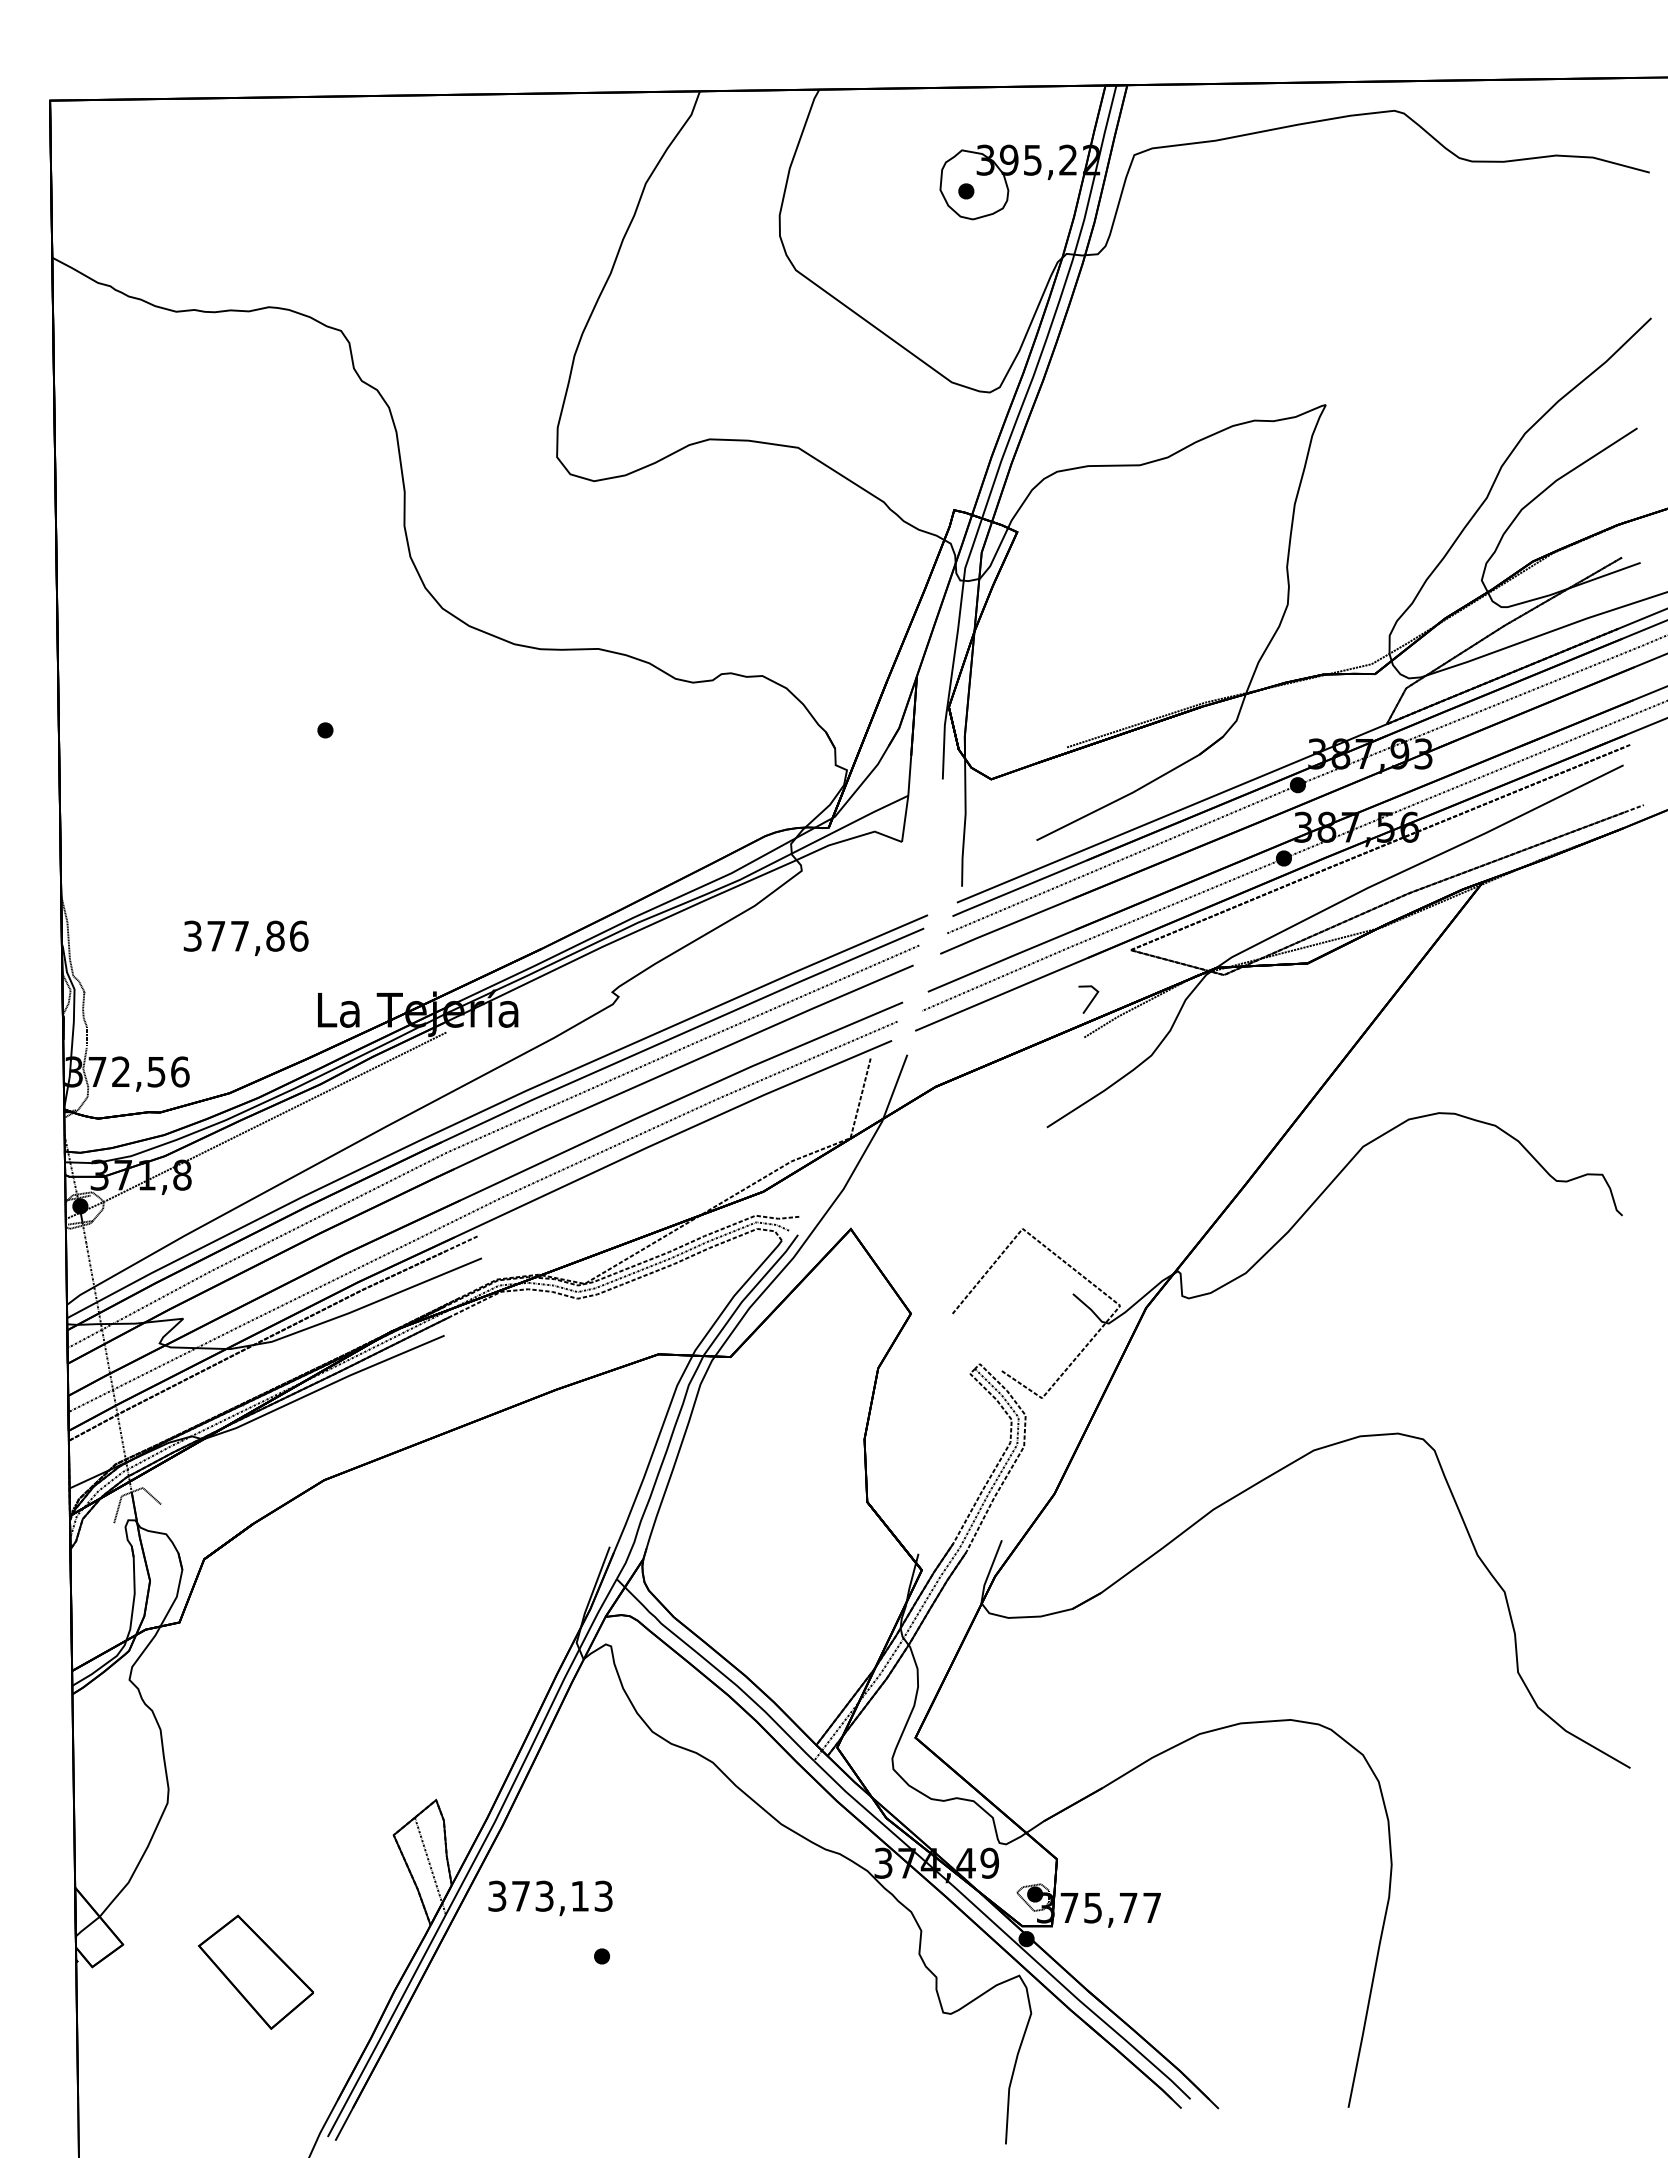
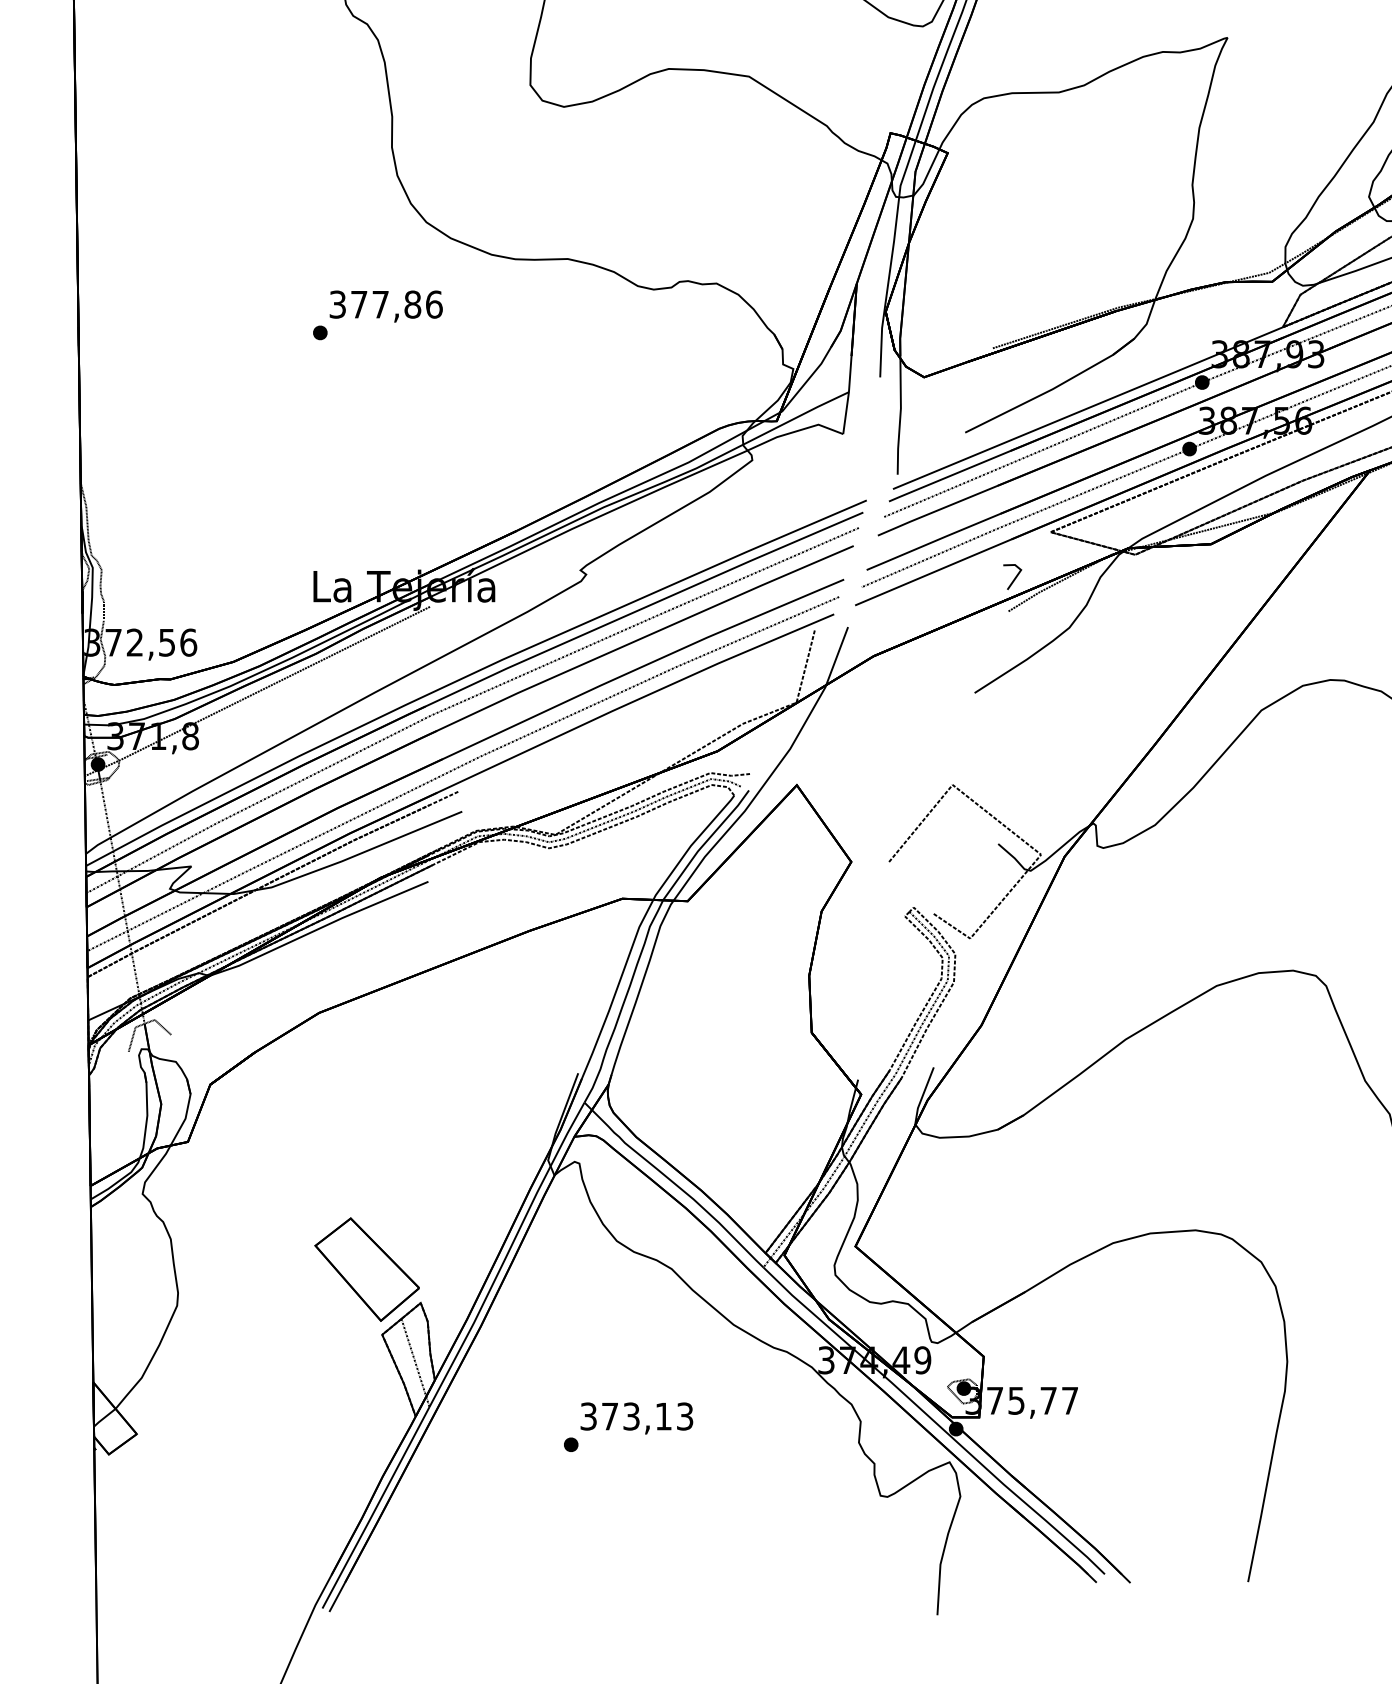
text: (245, 937) -> (385, 305), moved
text: (550, 1898) -> (636, 1418), moved
part: (255, 1971) -> (366, 1268), moved

